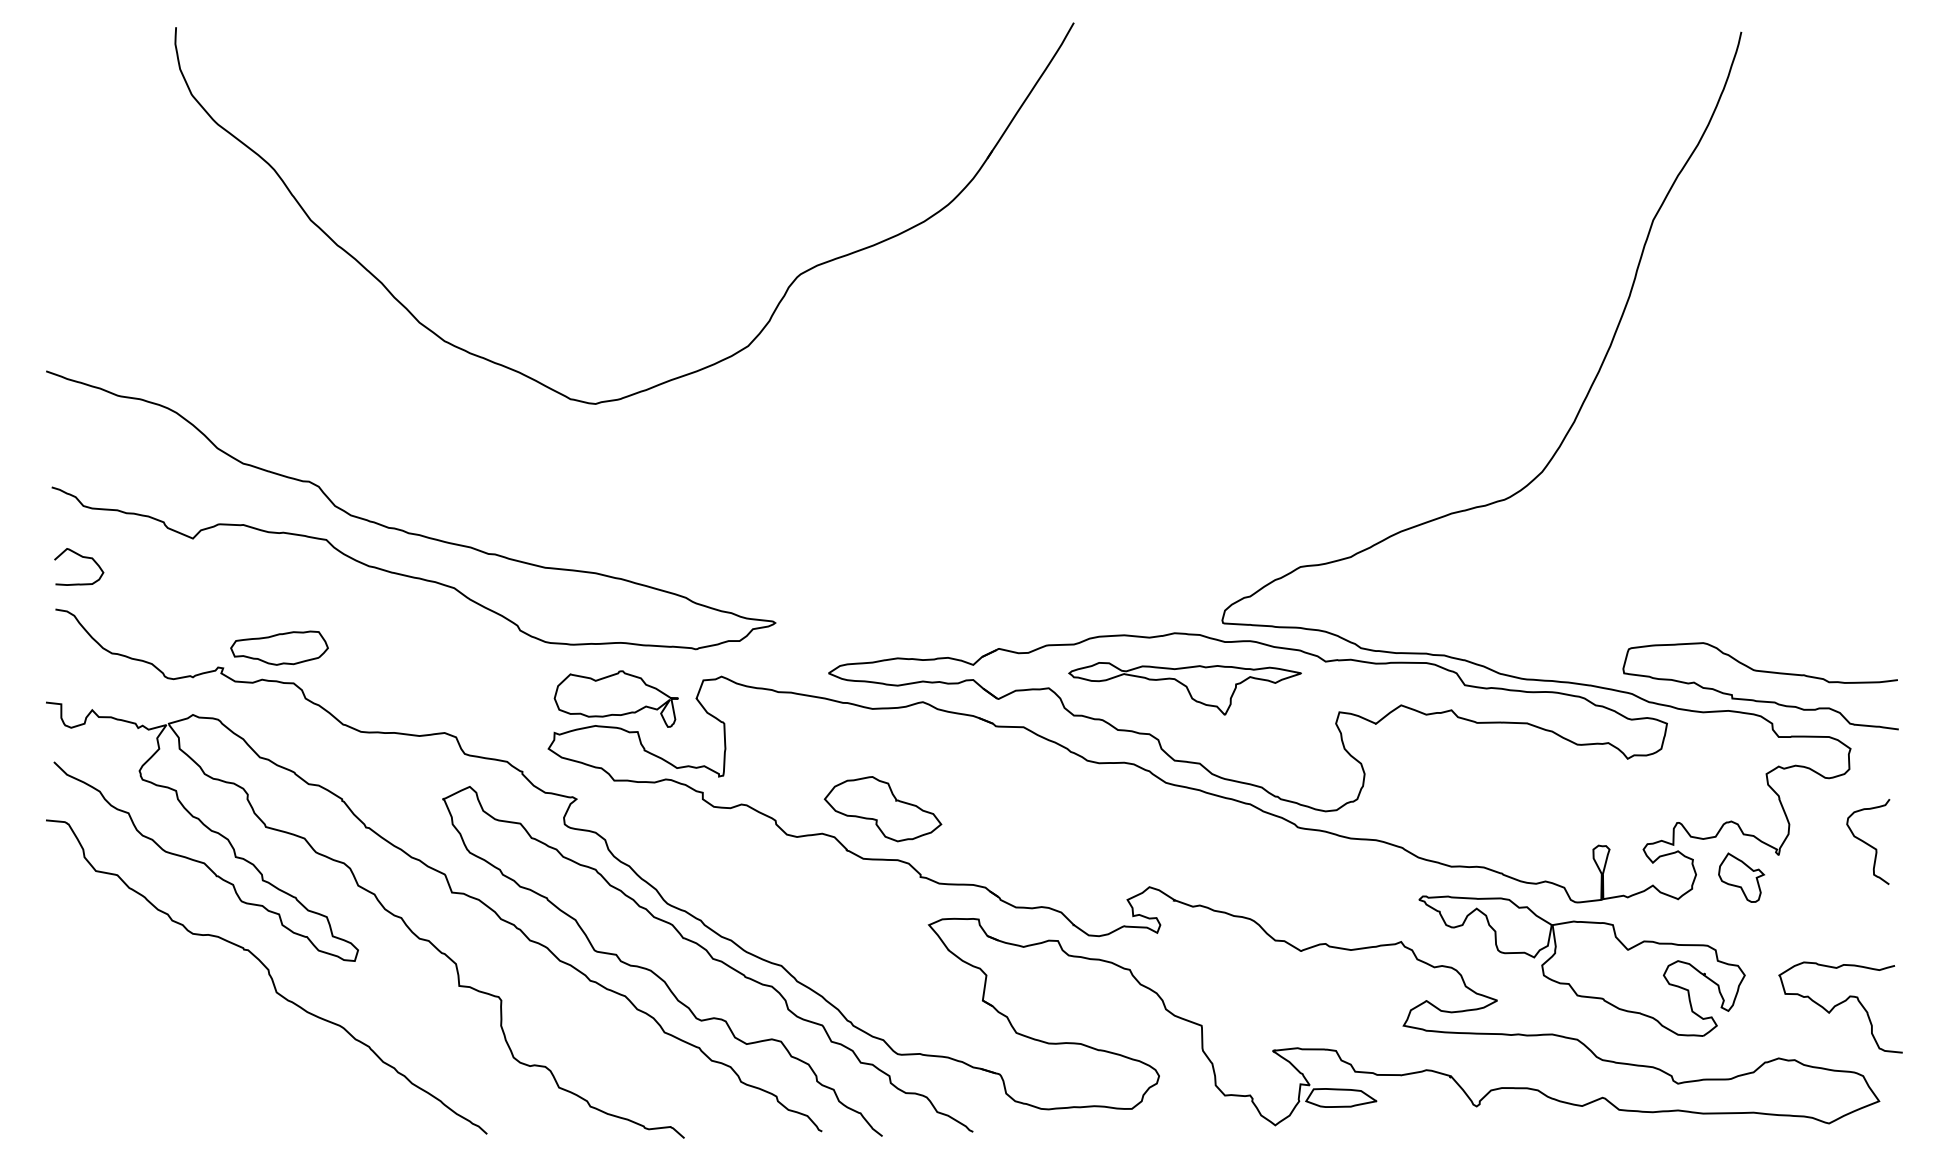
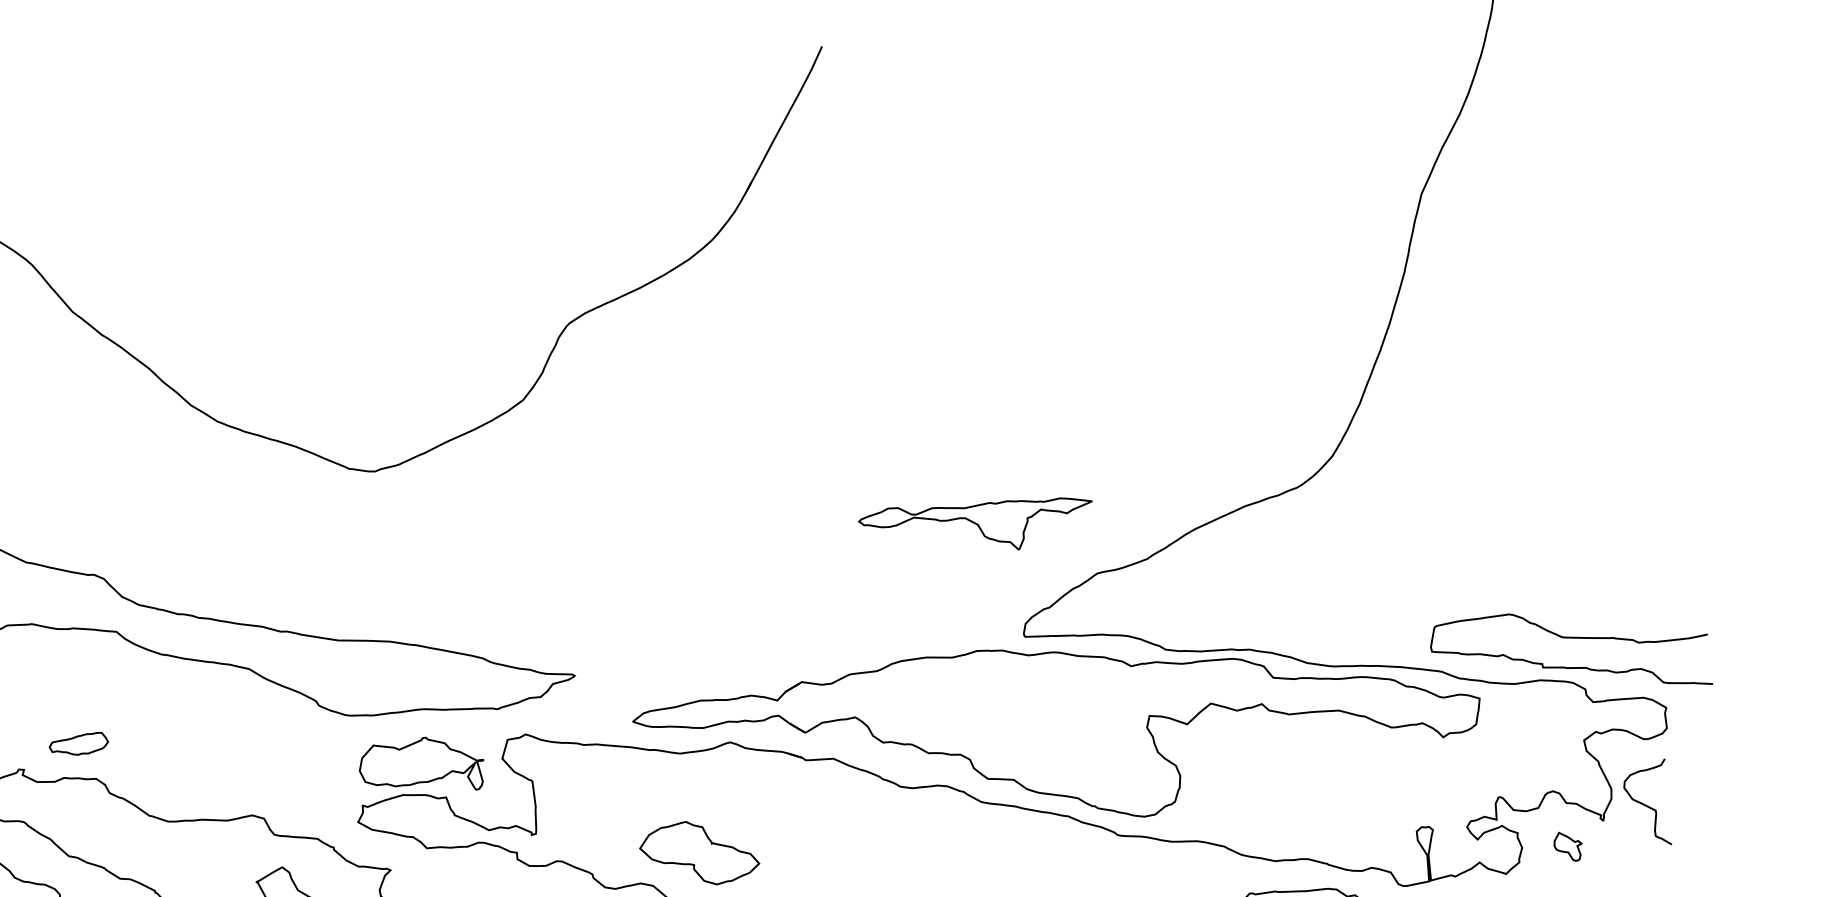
part: (279, 647) -> (78, 744), size x0.6
part: (1184, 688) -> (976, 526), moved
curve: (1868, 843) -> (1647, 805), moved
part: (1741, 877) -> (1567, 846), size x0.6

